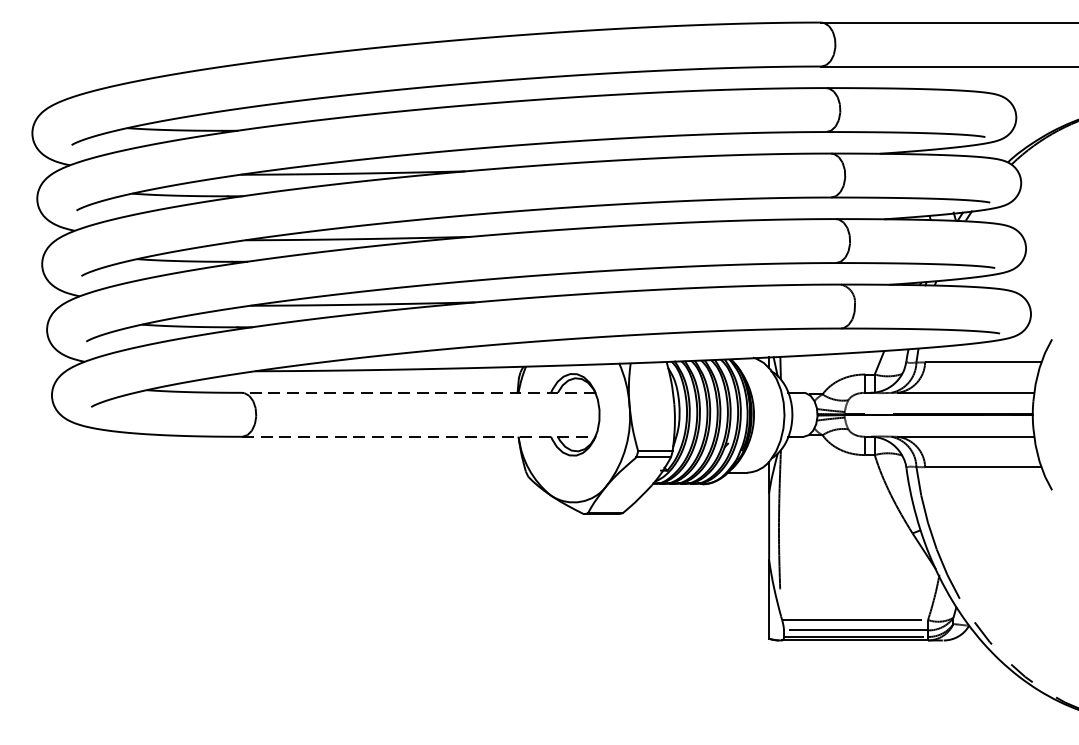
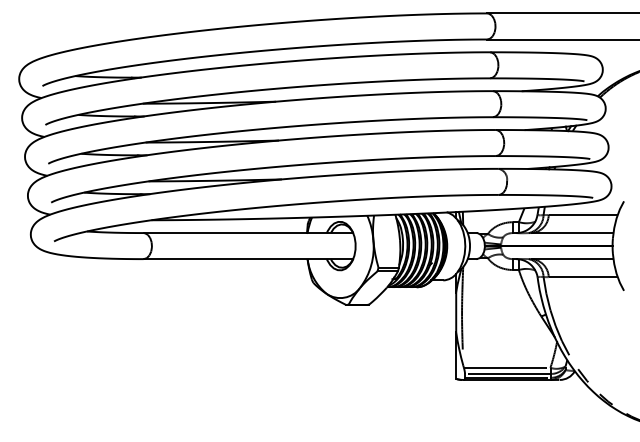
line: (418, 393) -> (248, 233), dashed -> solid
line: (418, 437) -> (248, 259), dashed -> solid

